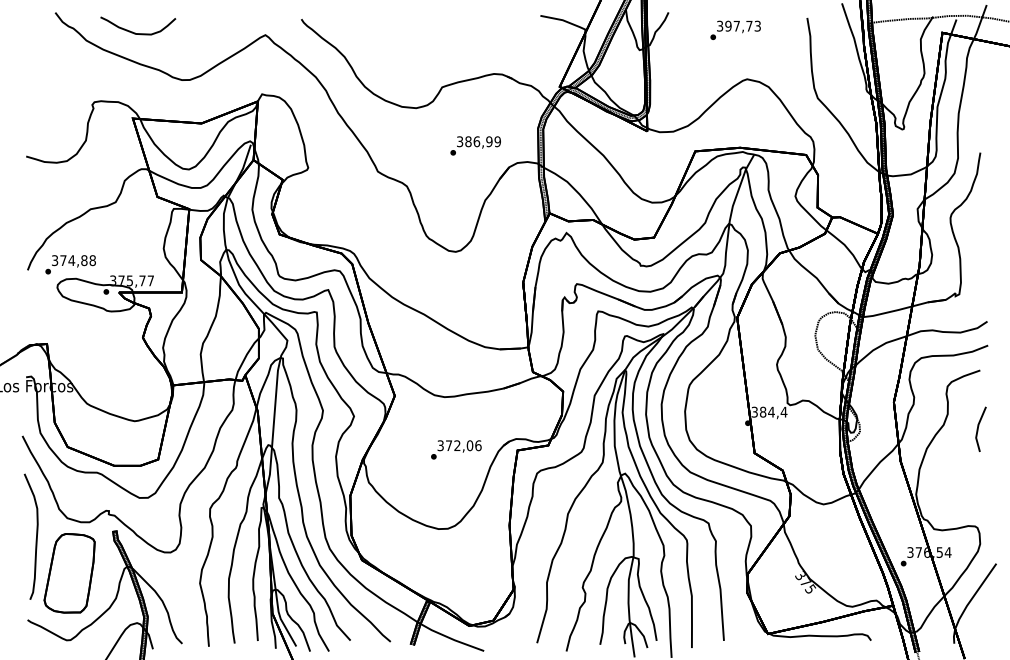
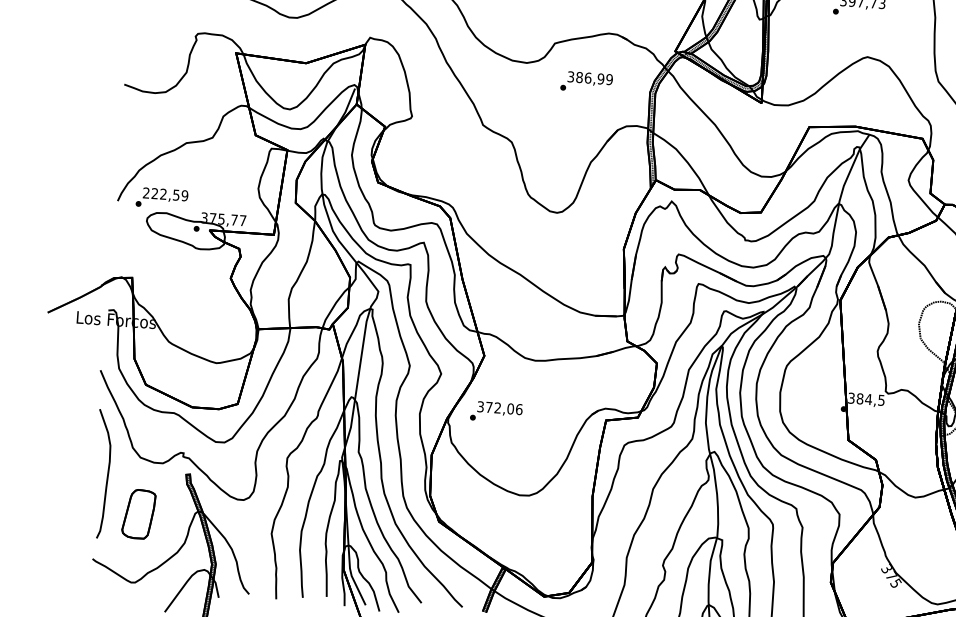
text: (475, 145) -> (586, 81), moved
text: (73, 260) -> (165, 194), 374,88 -> 222,59
text: (783, 411) -> (880, 399), 384,4 -> 384,5
text: (456, 449) -> (496, 411), moved
part: (69, 573) -> (138, 514), size x0.6

